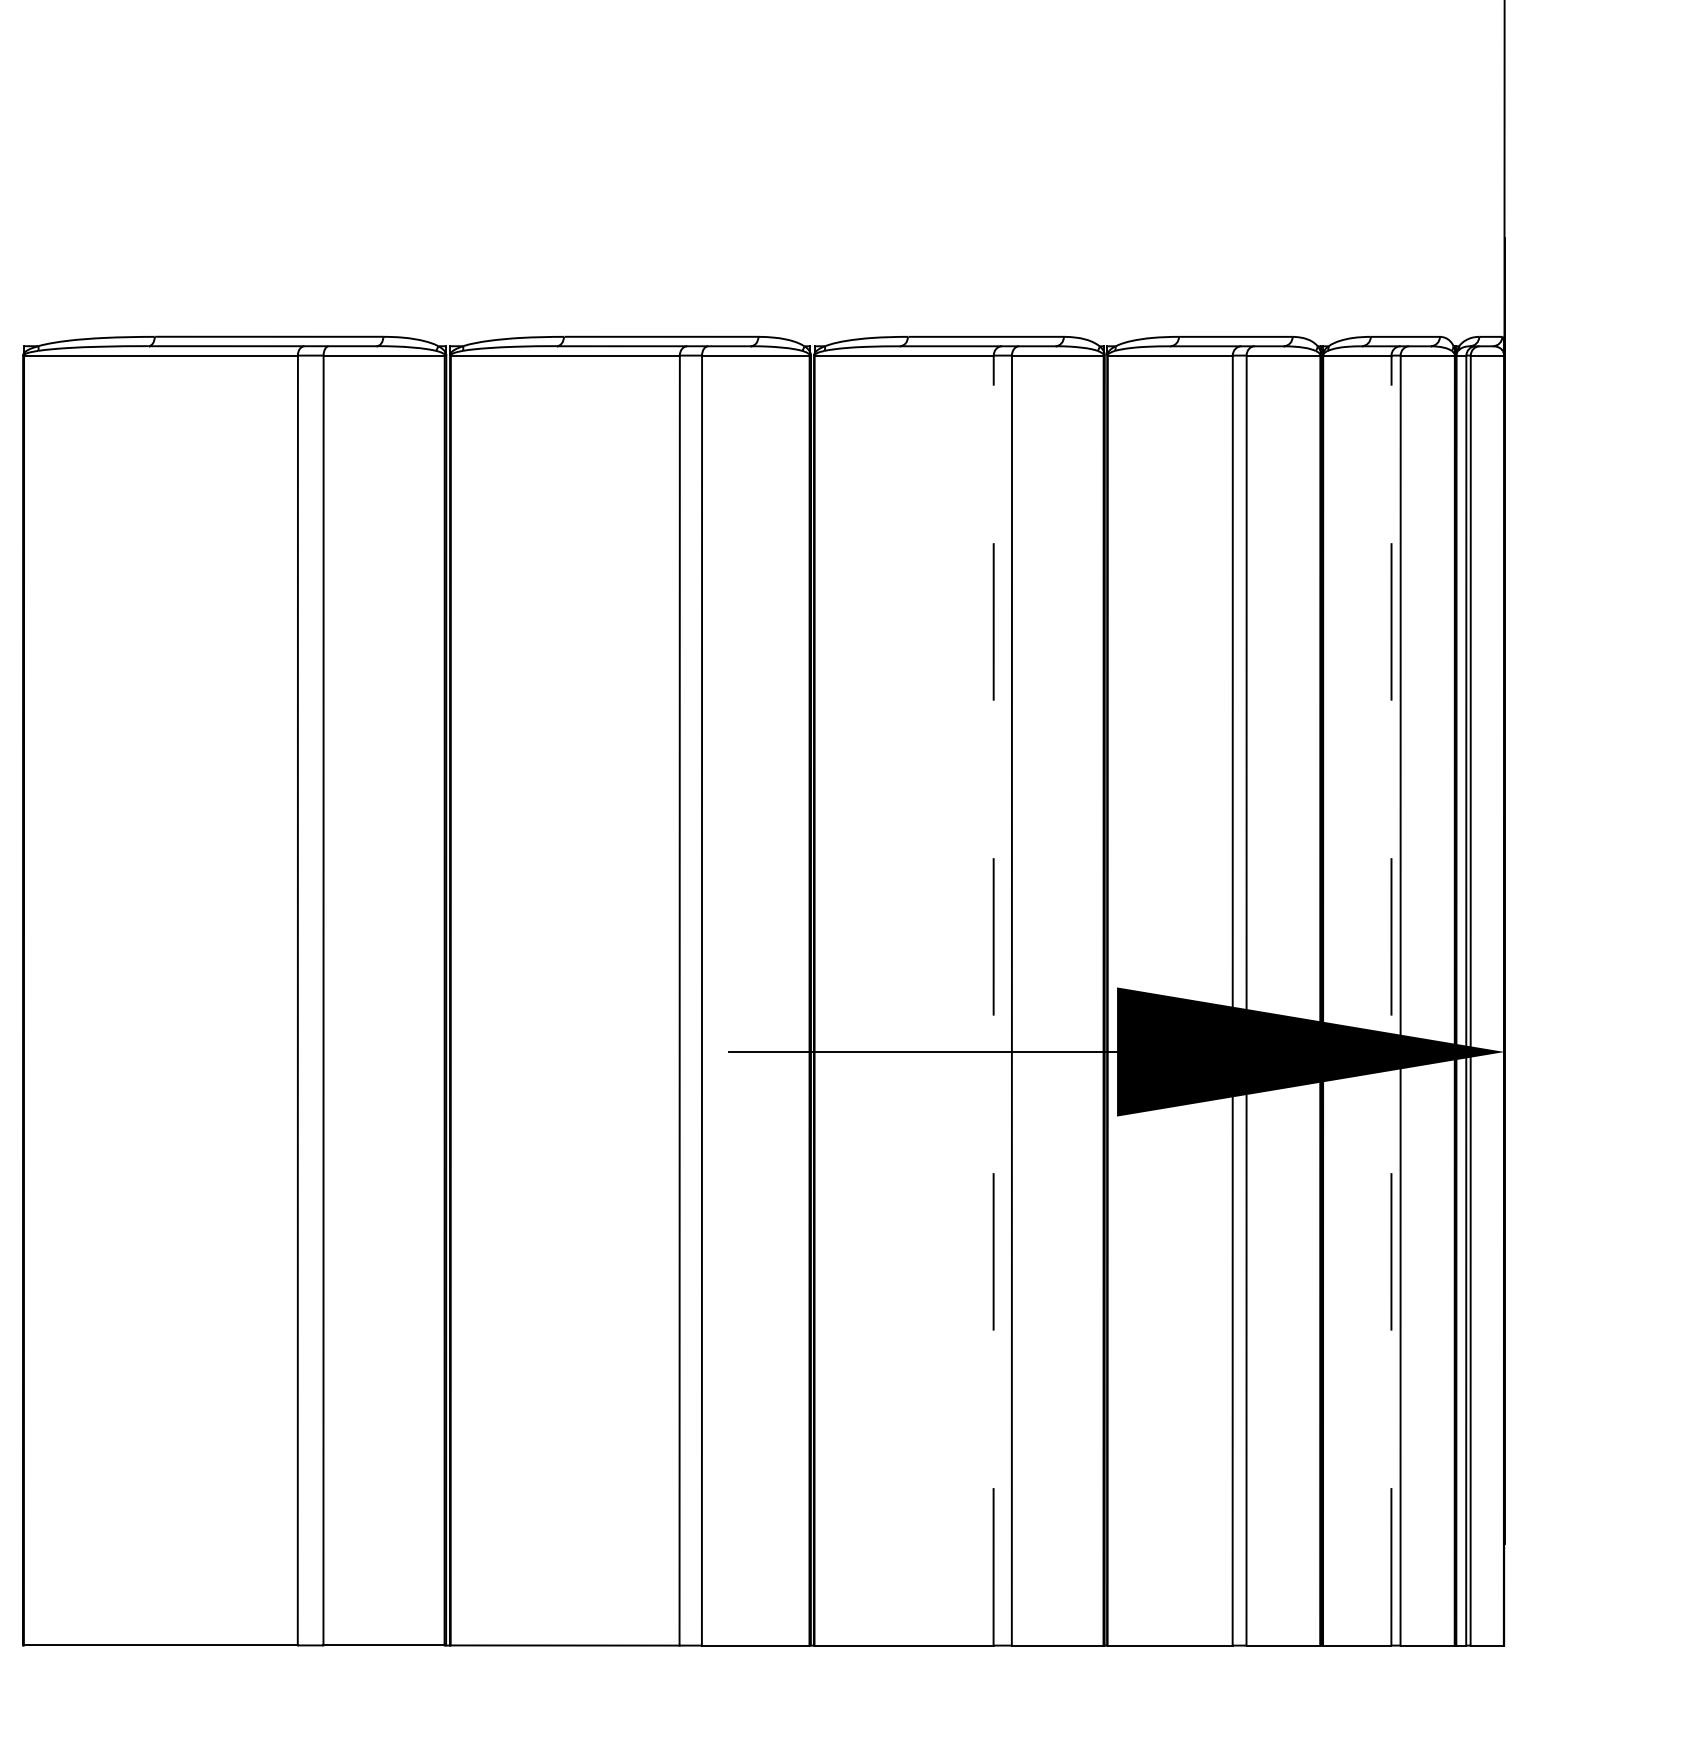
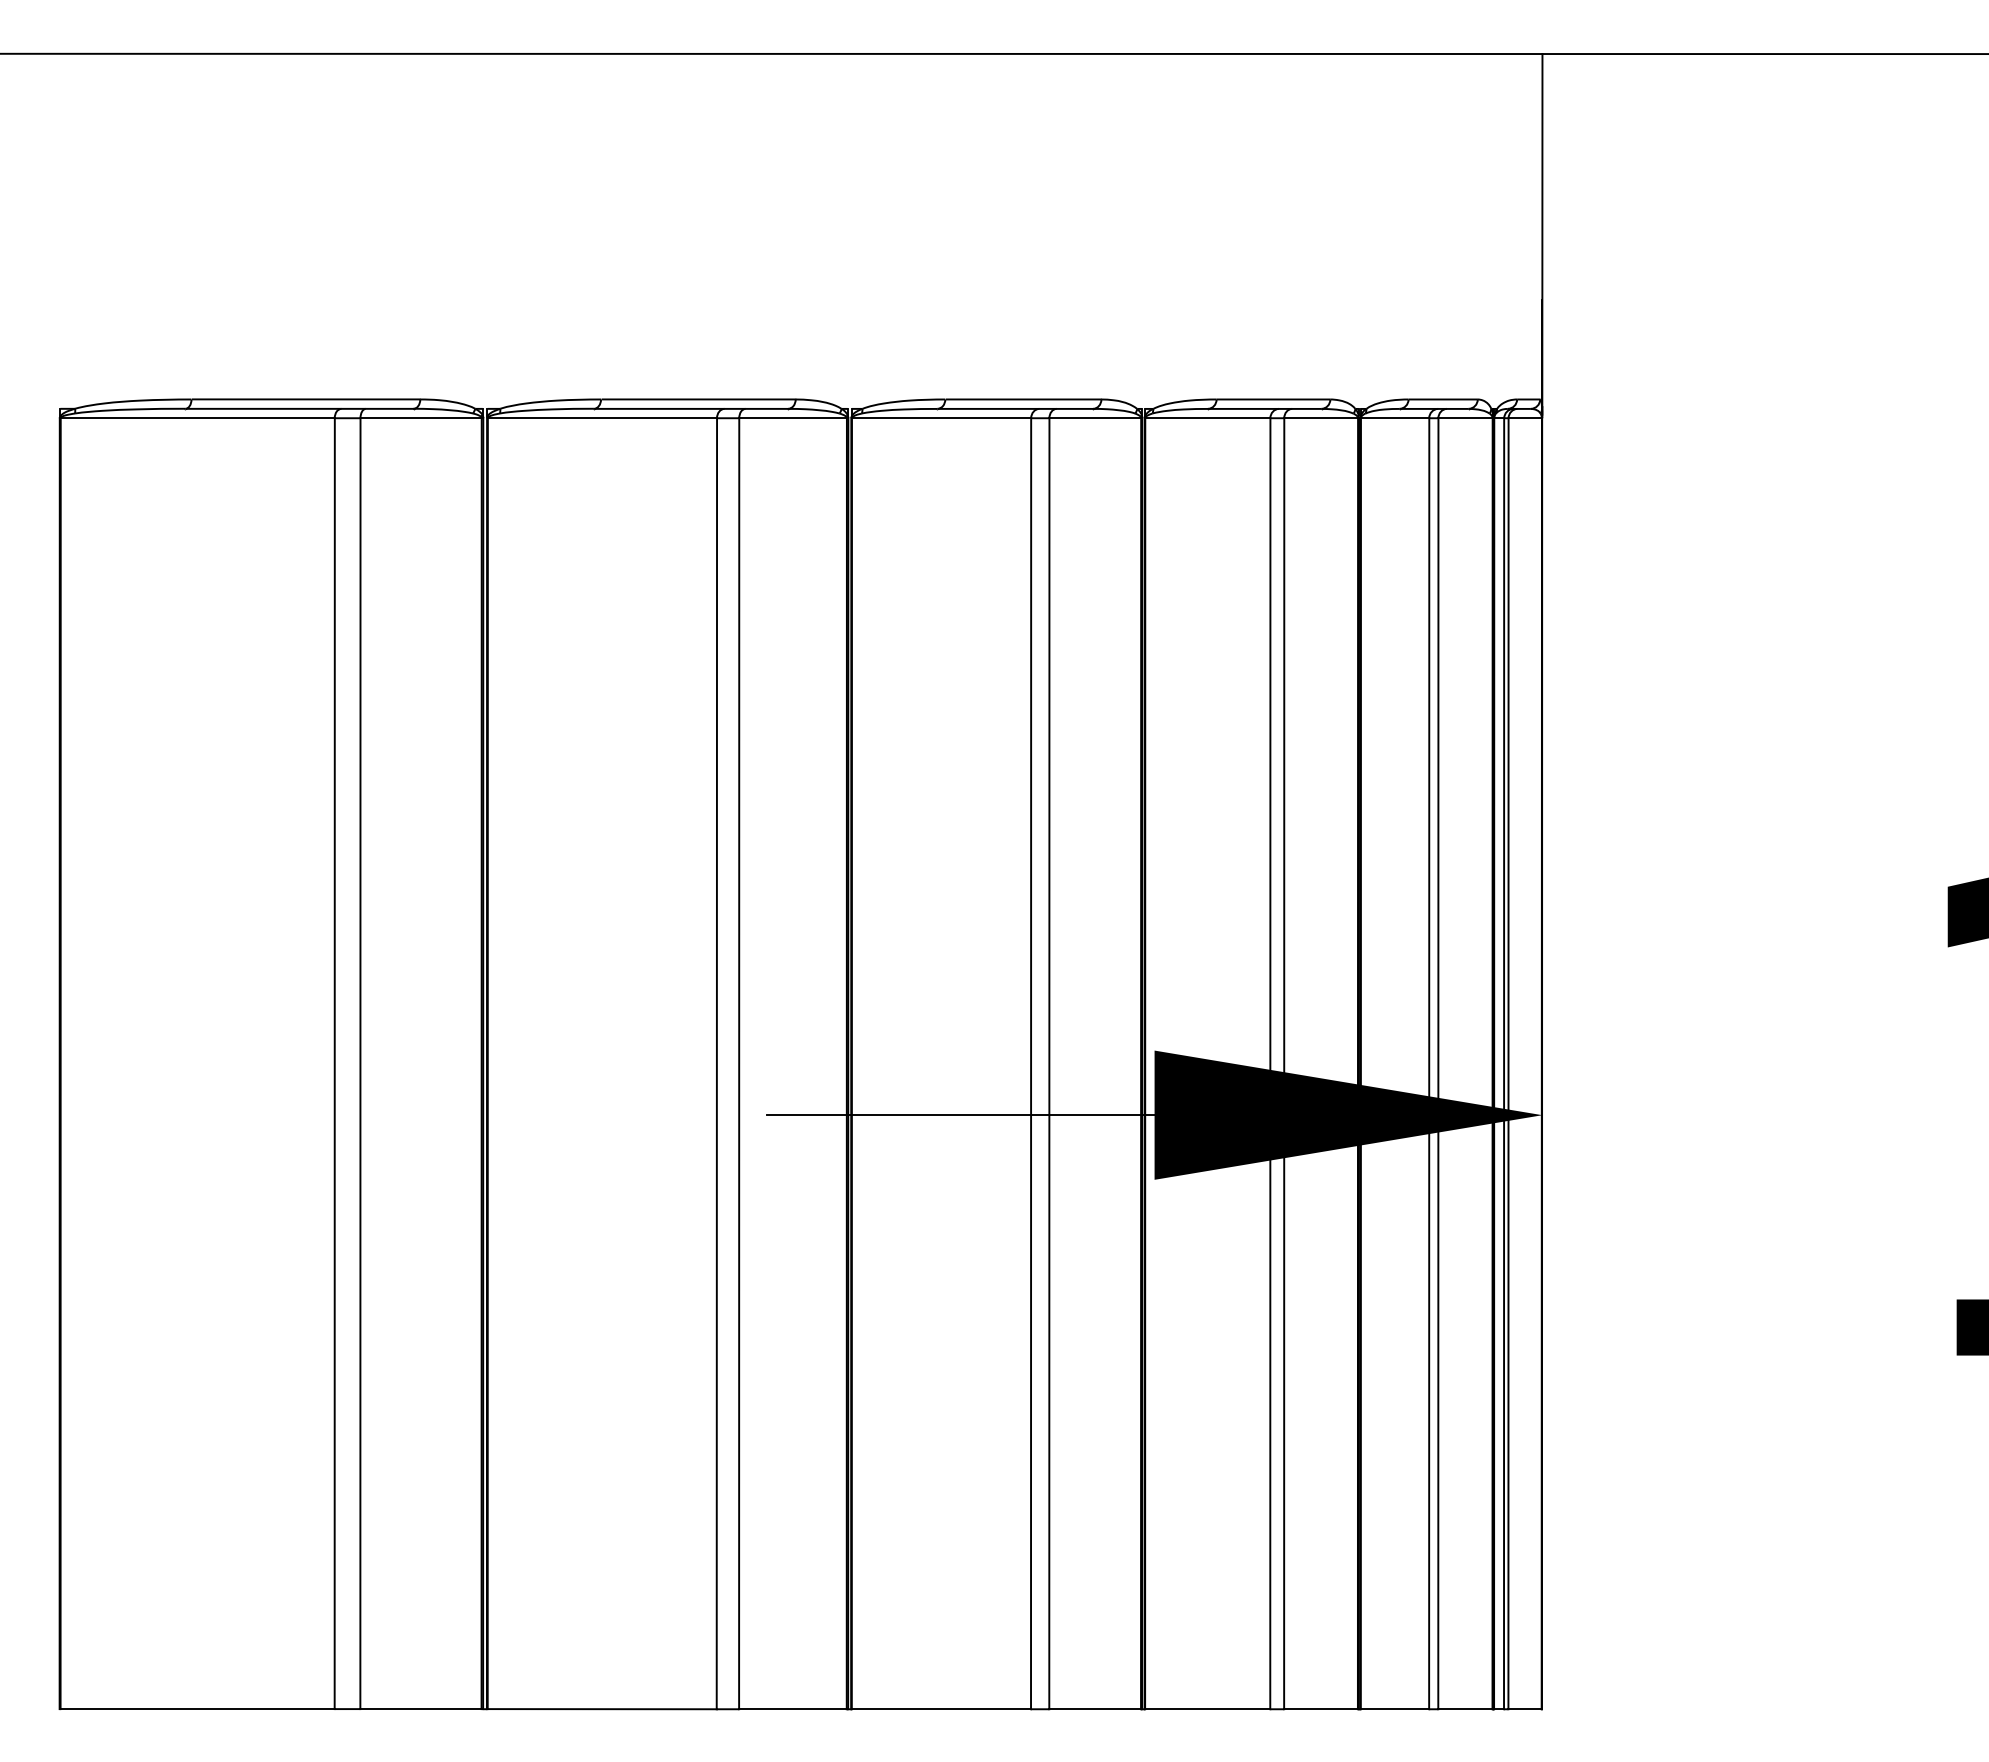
line: (994, 1000) -> (1031, 1063), dashed -> solid
line: (1391, 1000) -> (1429, 1063), dashed -> solid

